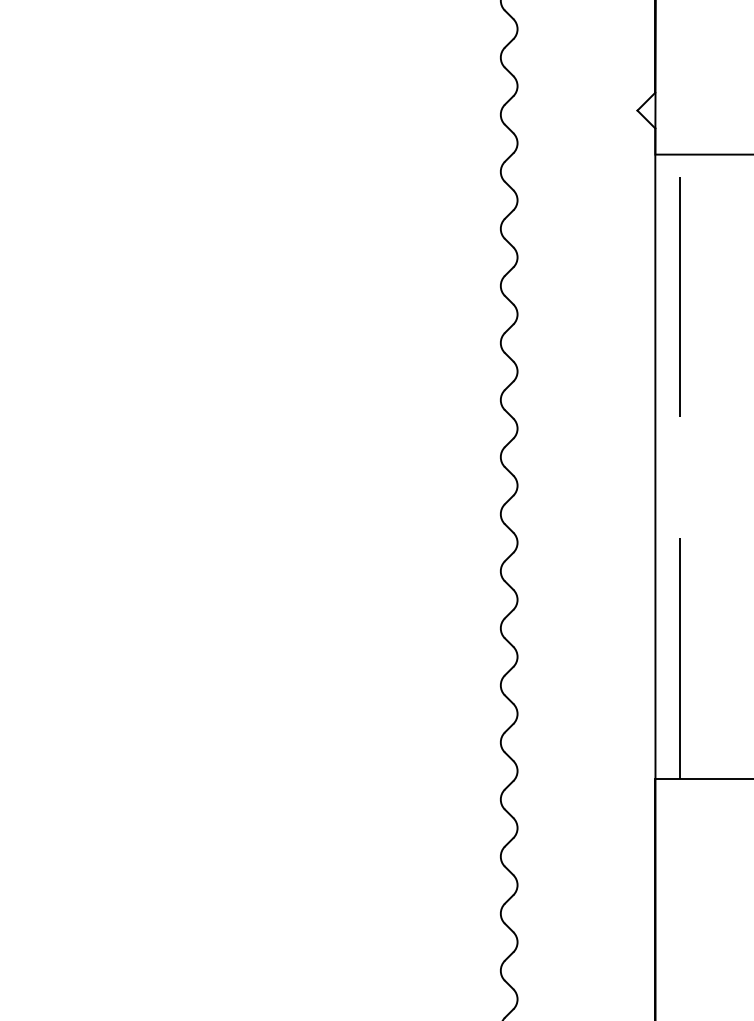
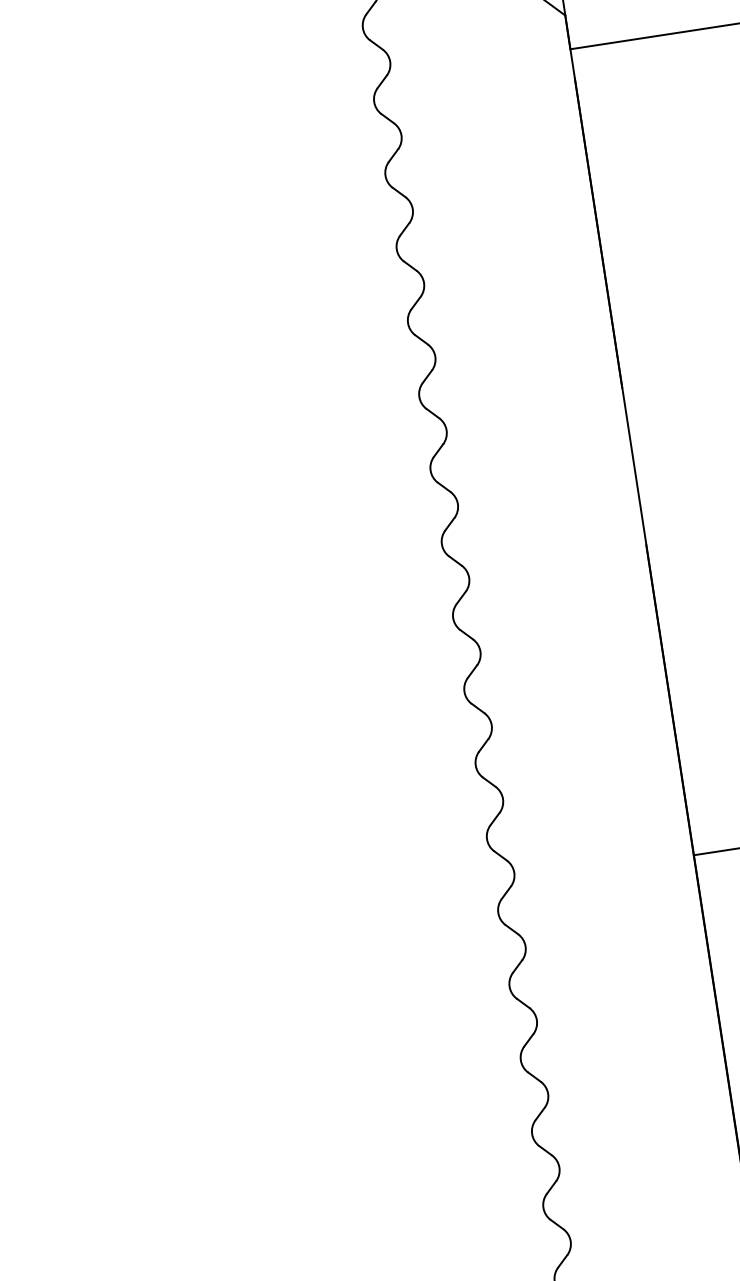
line: (680, 466) -> (632, 452), moved

